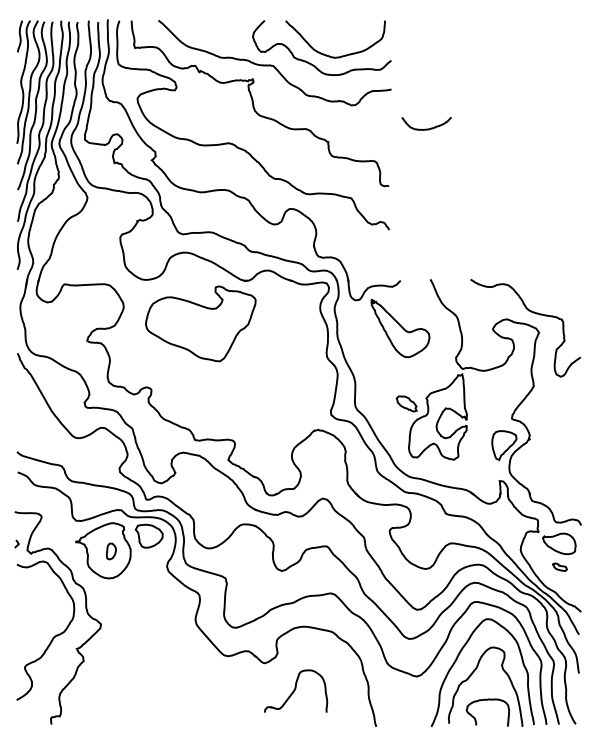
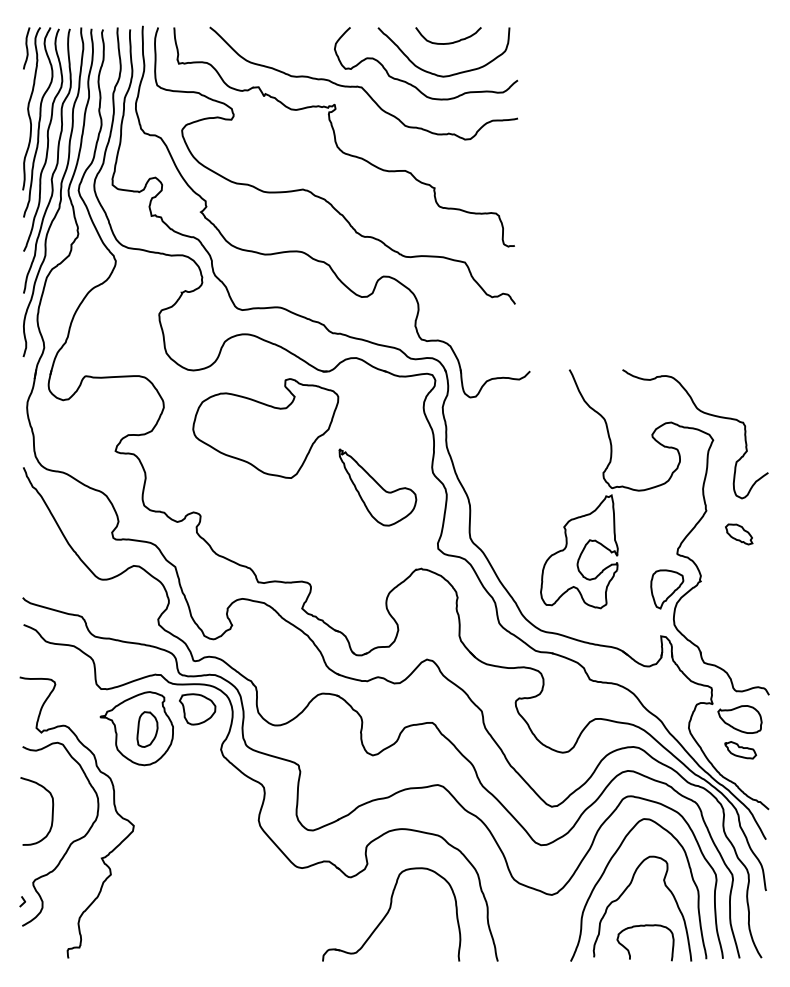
curve: (426, 128) -> (448, 42), moved
part: (400, 328) -> (377, 487), moved
part: (407, 404) -> (739, 534), moved
line: (17, 543) -> (23, 901), moved
part: (111, 551) -> (147, 729), size x1.67
part: (559, 567) -> (740, 750), size x1.67
curve: (38, 614) -> (51, 813), added
part: (295, 691) -> (391, 914), size x1.67

